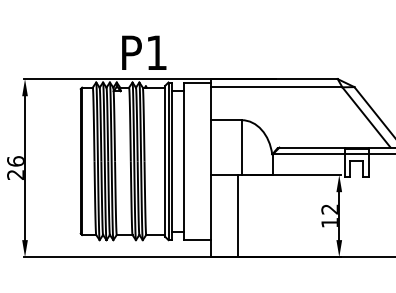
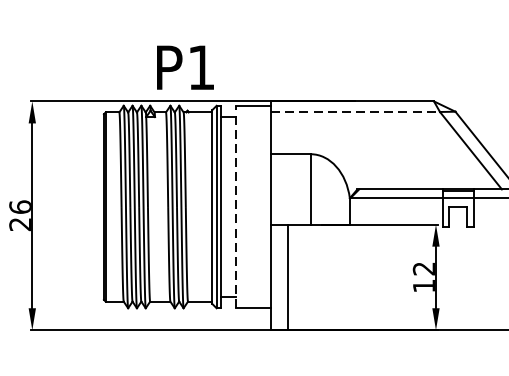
line: (276, 87) -> (355, 112), solid -> dashed
line: (183, 161) -> (235, 207), solid -> dashed
line: (238, 216) -> (288, 277), moved

